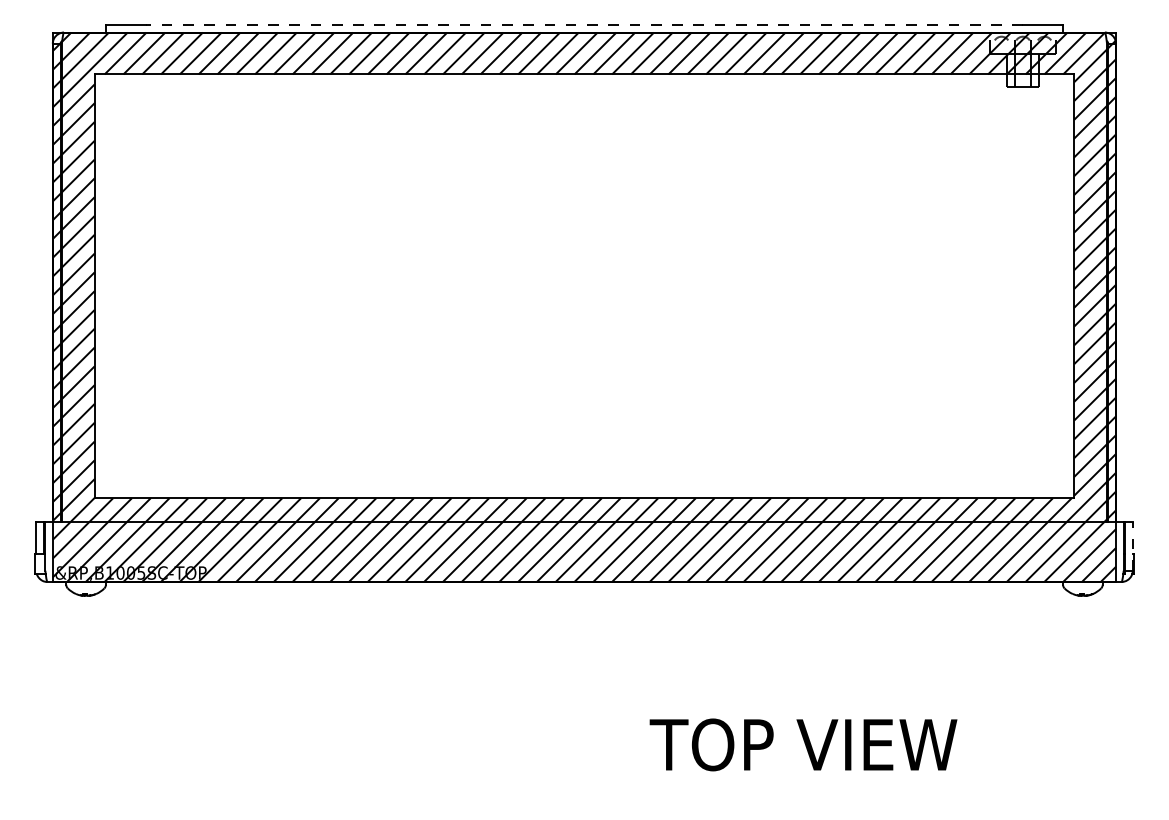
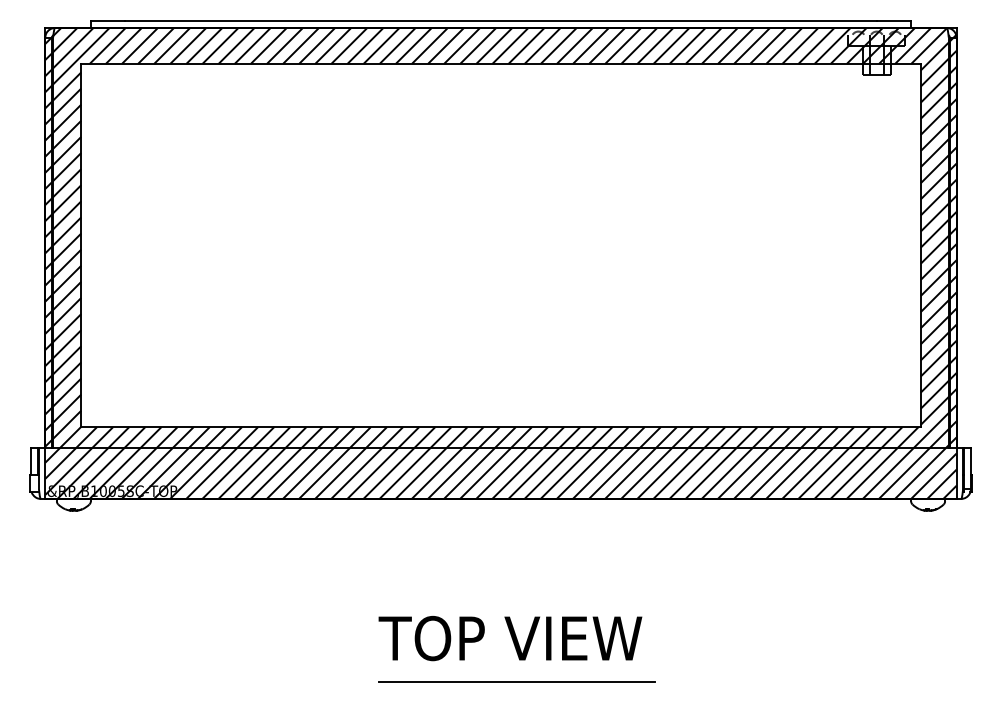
line: (584, 24) -> (501, 21), dashed -> solid
line: (1132, 546) -> (970, 468), dashed -> solid
text: (803, 744) -> (510, 638), moved
line: (602, 795) -> (516, 681), added

